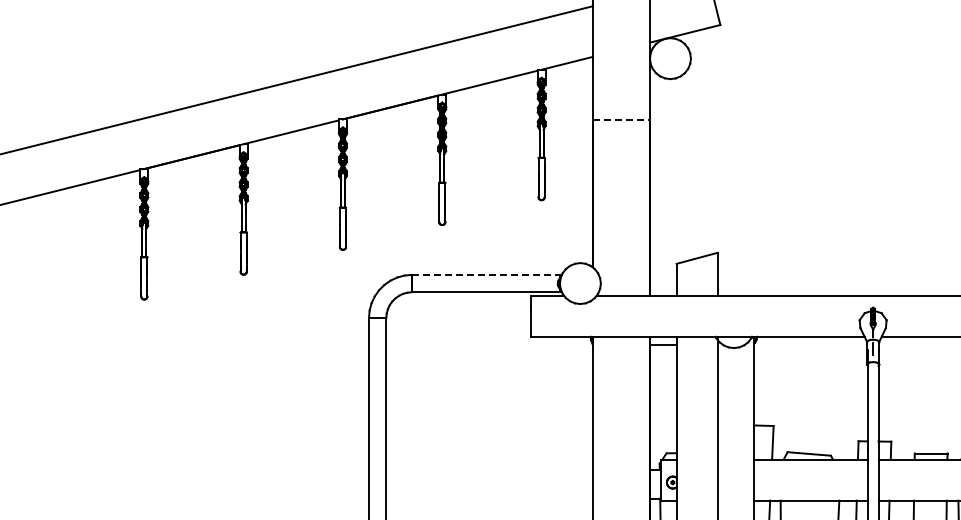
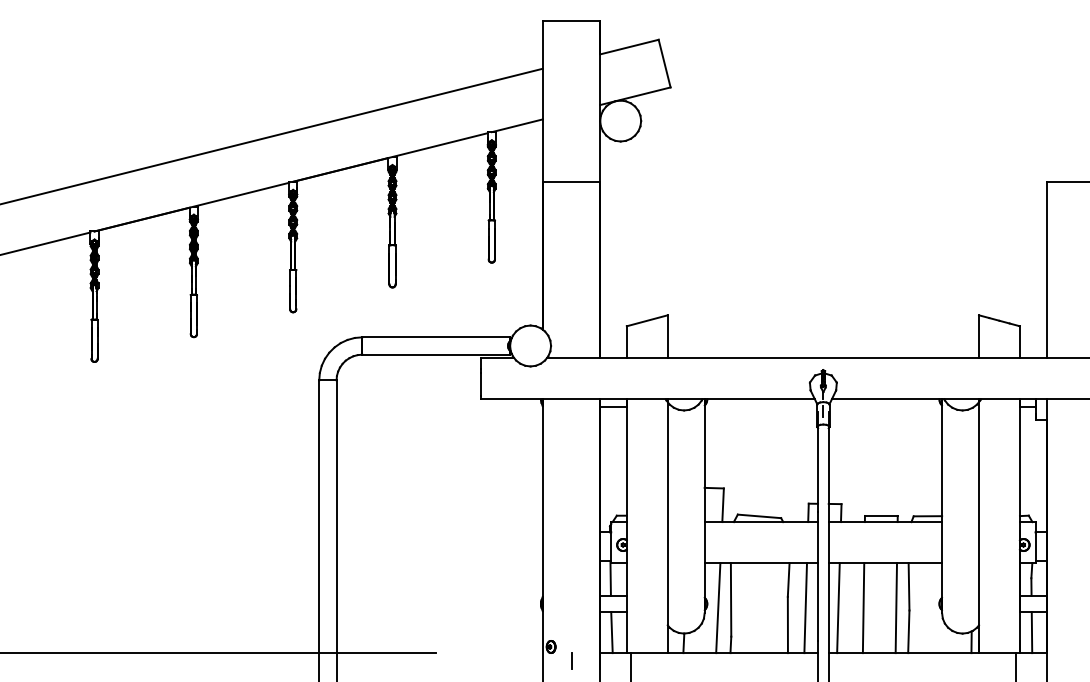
line: (621, 120) -> (571, 182), dashed -> solid
line: (486, 275) -> (436, 337), dashed -> solid

